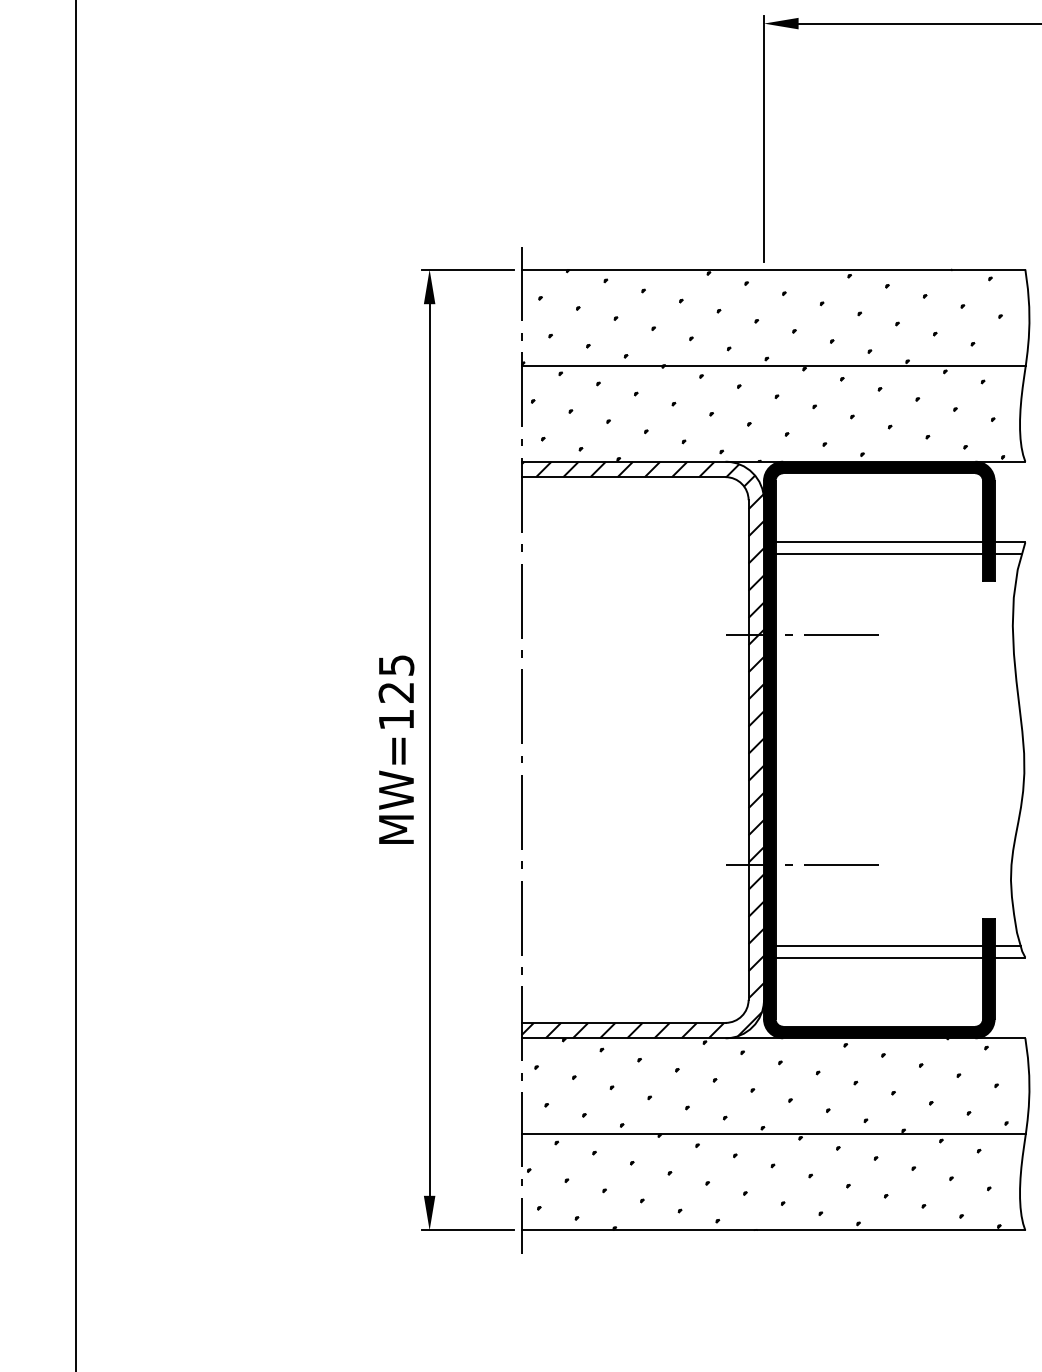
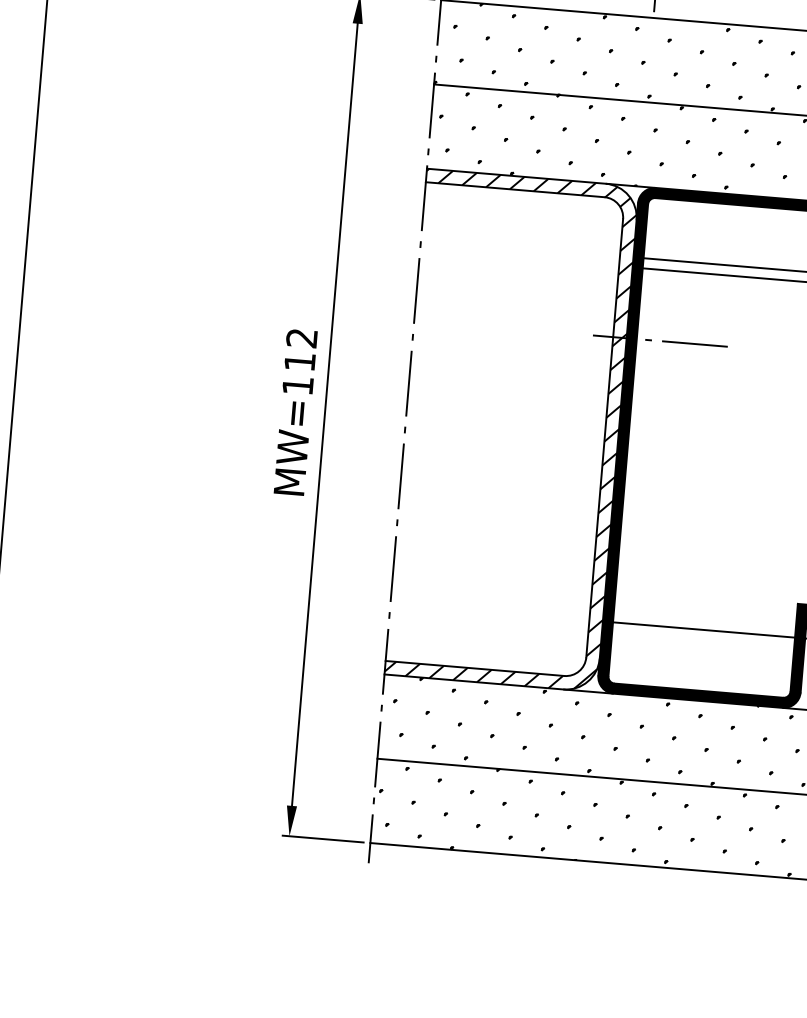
text: (396, 678) -> (301, 349), MW=125 -> MW=112
line: (802, 865) -> (643, 543), removed
line: (879, 946) -> (705, 620), removed

